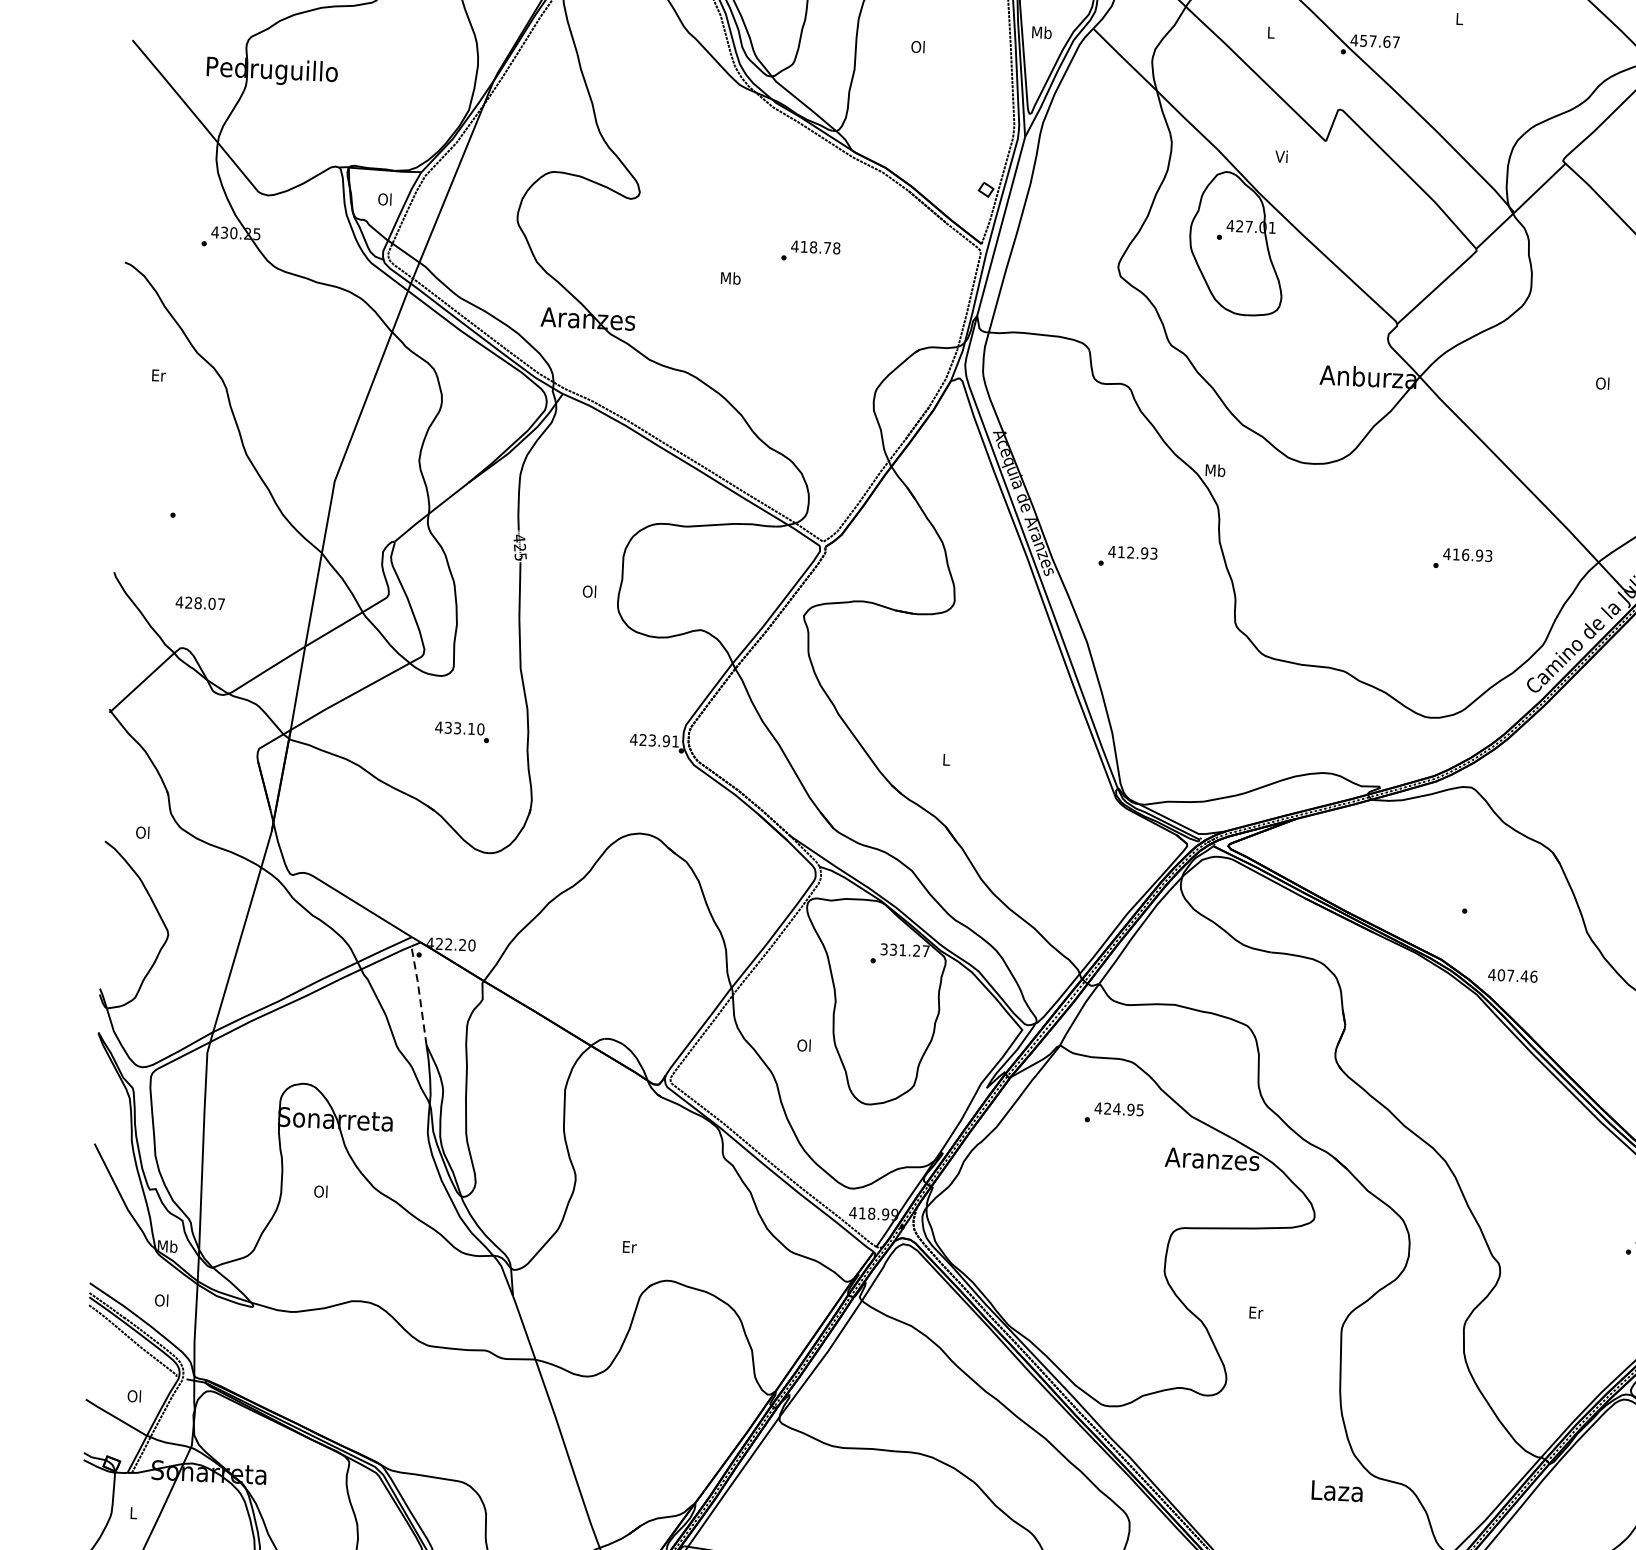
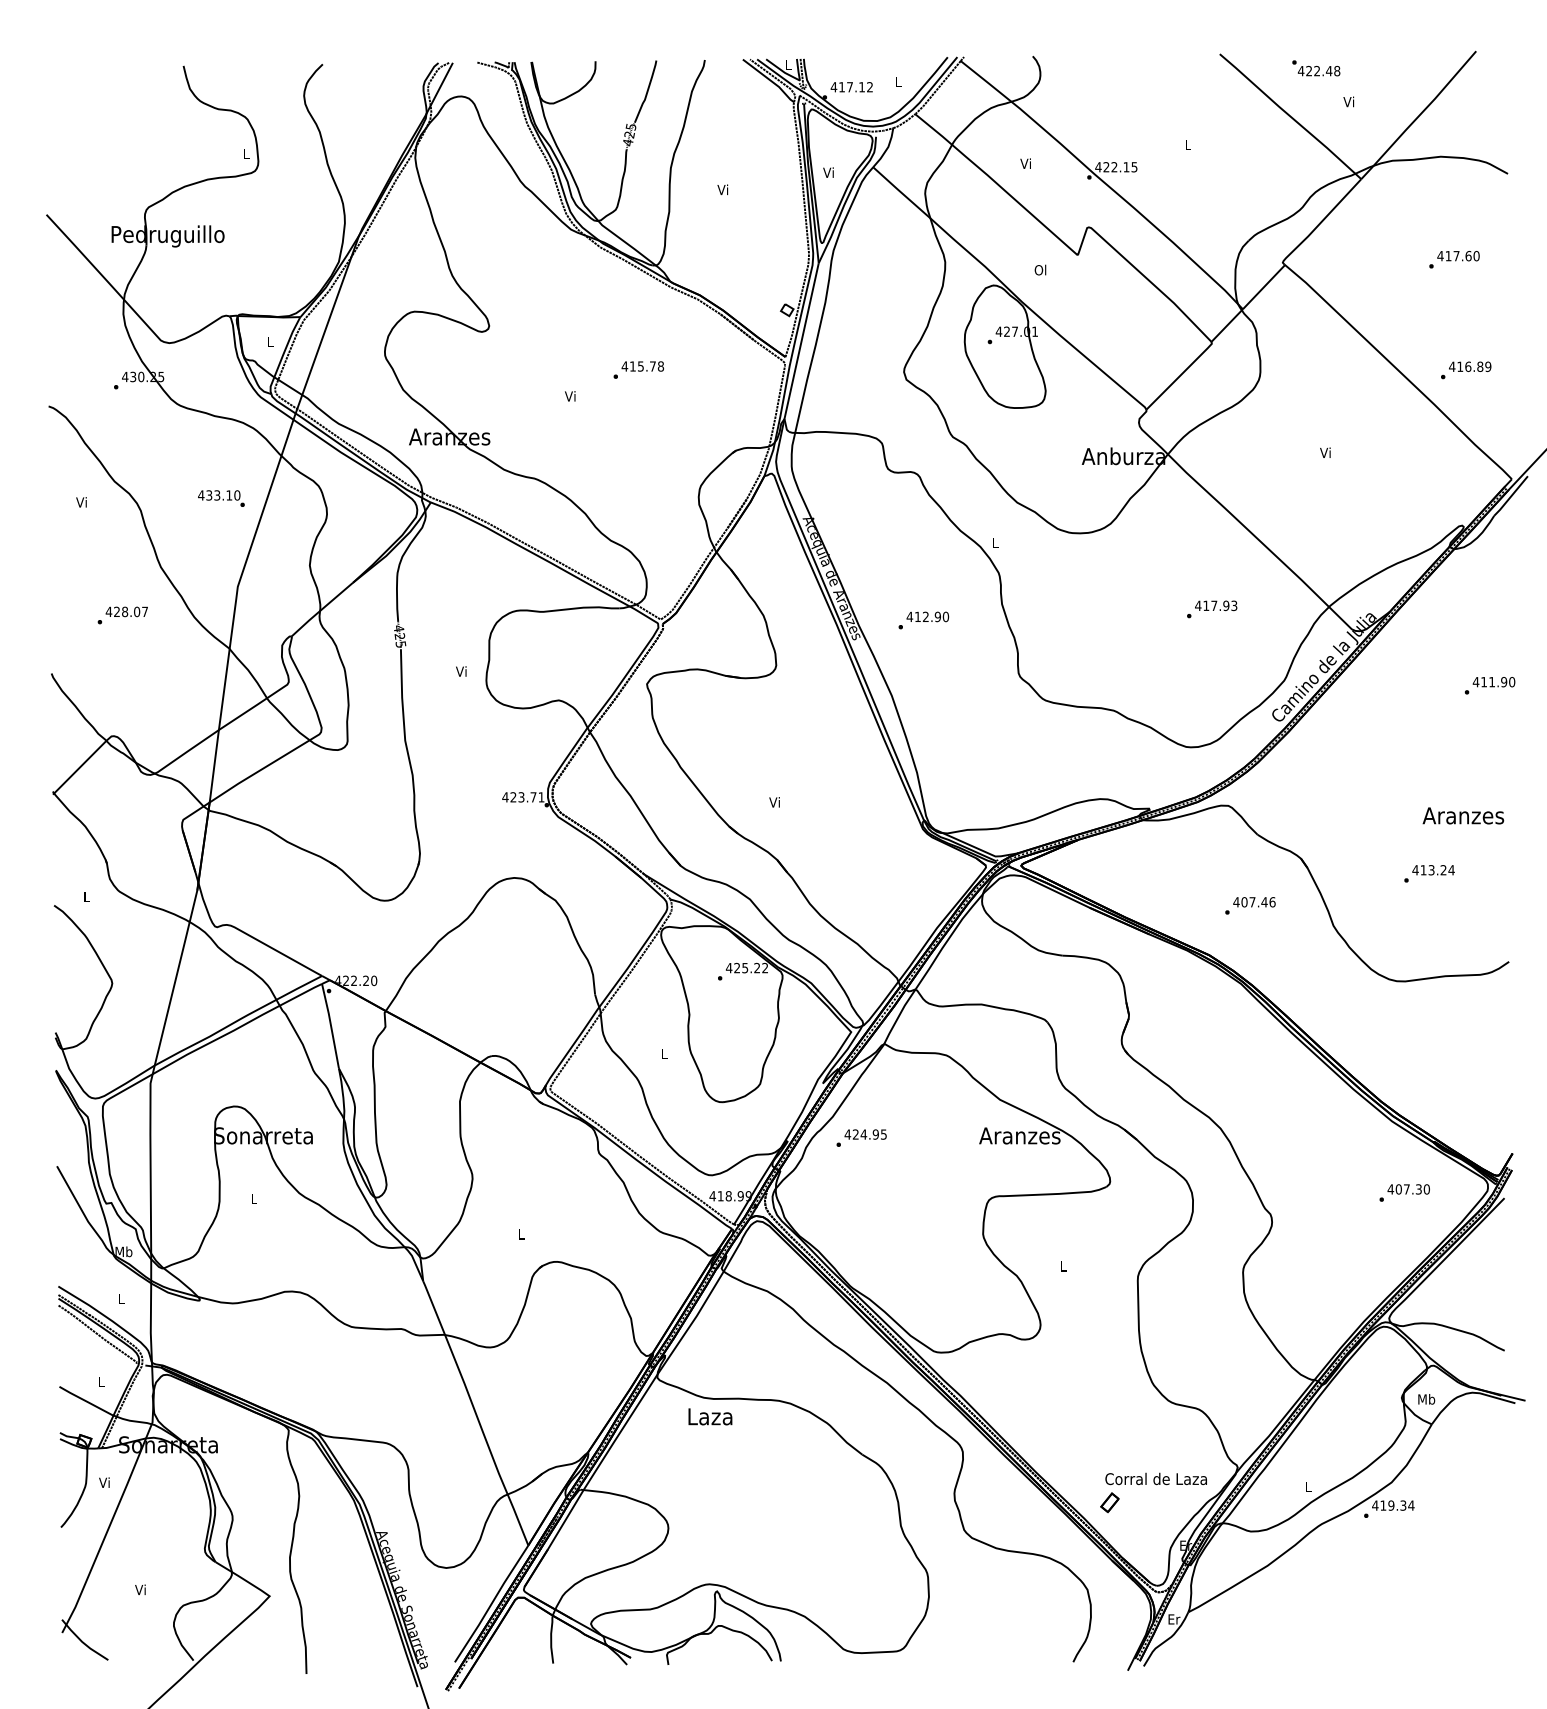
text: (1041, 32) -> (828, 172), Mb -> Vi
text: (1270, 32) -> (1025, 163), L -> Vi
text: (1379, 41) -> (1120, 167), 457.67 -> 422.15
text: (917, 46) -> (722, 189), Ol -> Vi
text: (1281, 155) -> (1040, 269), Vi -> Ol
text: (384, 198) -> (269, 341), Ol -> L
text: (813, 247) -> (640, 366), 418.78 -> 415.78
text: (730, 278) -> (570, 396), Mb -> Vi
text: (159, 375) -> (82, 502), Er -> Vi
text: (1602, 383) -> (1325, 452), Ol -> Vi
text: (1215, 470) -> (995, 542), Mb -> L
text: (1153, 553) -> (945, 616), 412.93 -> 412.90
text: (1465, 554) -> (1214, 605), 416.93 -> 417.93
text: (589, 591) -> (461, 671), Ol -> Vi
text: (199, 602) -> (126, 611), moved
text: (462, 732) -> (221, 498), moved
text: (666, 741) -> (533, 797), 423.91 -> 423.71
text: (945, 759) -> (774, 802), L -> Vi
text: (141, 832) -> (85, 896), Ol -> L
text: (904, 949) -> (746, 967), 331.27 -> 425.22
text: (1512, 976) -> (1254, 902), moved
line: (419, 994) -> (330, 1025), dashed -> solid
text: (803, 1044) -> (663, 1053), Ol -> L
text: (1114, 1112) -> (861, 1137), moved
text: (320, 1191) -> (253, 1198), Ol -> L
text: (629, 1247) -> (521, 1234), Er -> L
text: (161, 1300) -> (120, 1298), Ol -> L
text: (1256, 1312) -> (1063, 1266), Er -> L
text: (133, 1395) -> (100, 1381), Ol -> L
text: (1337, 1490) -> (710, 1416), moved
text: (132, 1512) -> (104, 1482), L -> Vi

